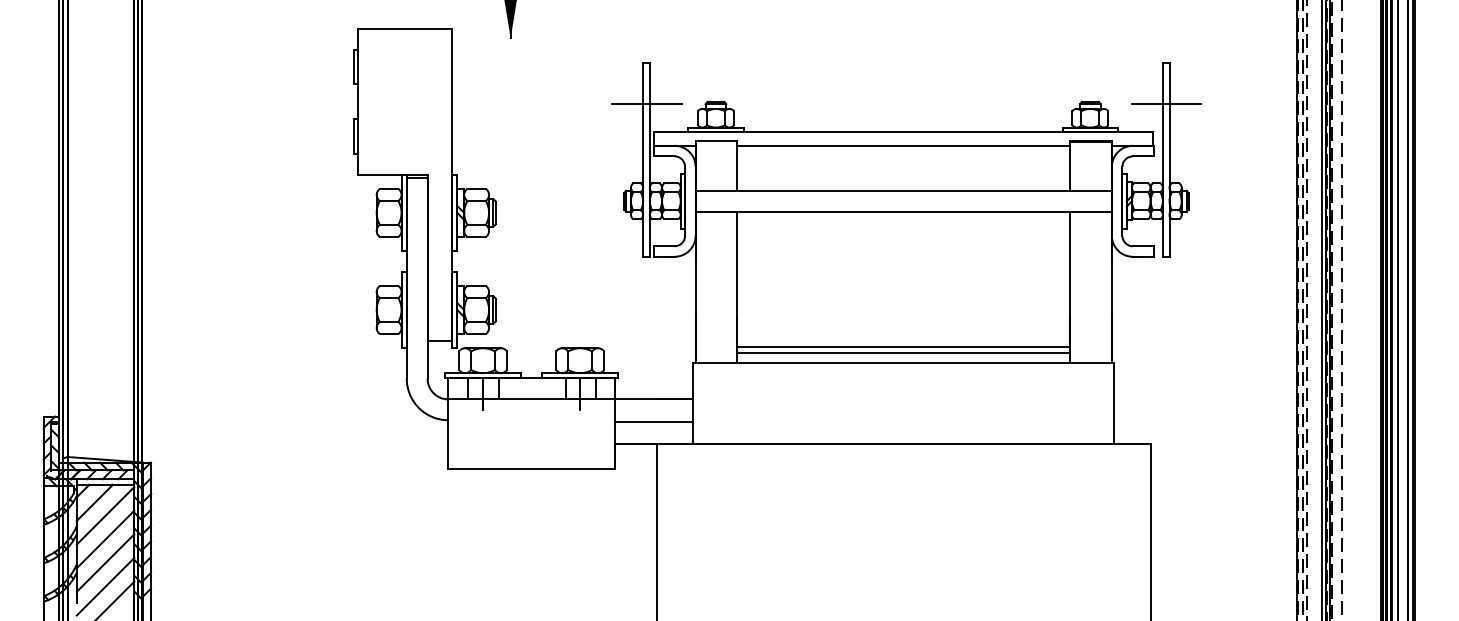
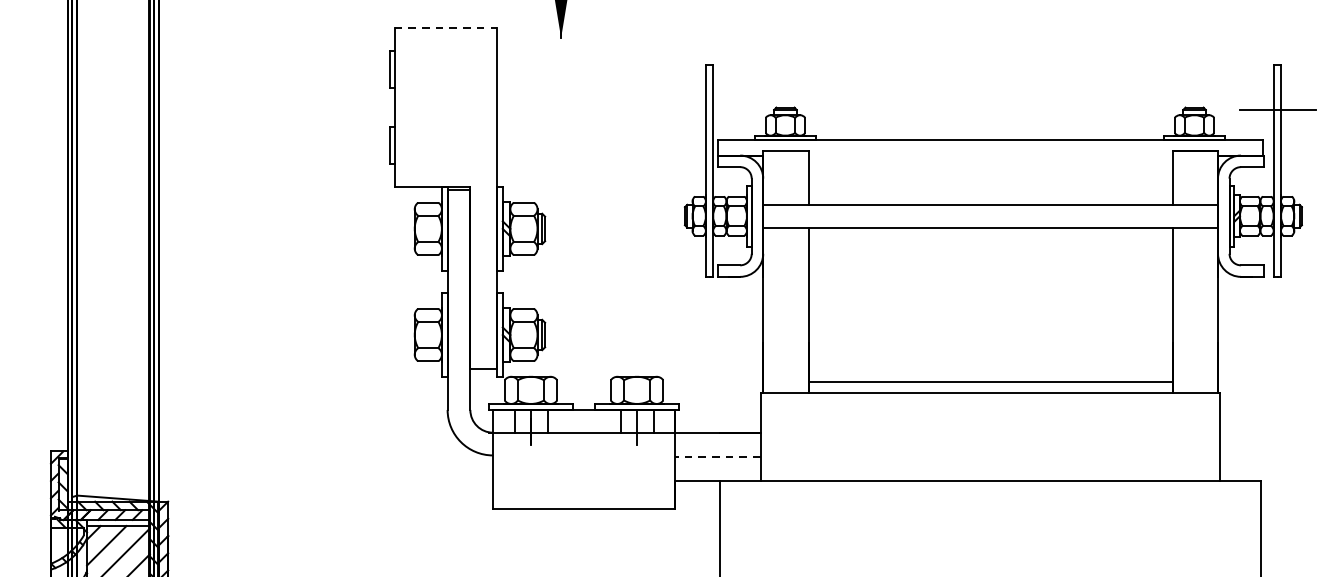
line: (405, 29) -> (446, 28), solid -> dashed
line: (646, 104) -> (709, 110), removed
line: (903, 145) -> (990, 155), removed
line: (903, 347) -> (990, 375), removed
line: (653, 421) -> (717, 456), solid -> dashed

